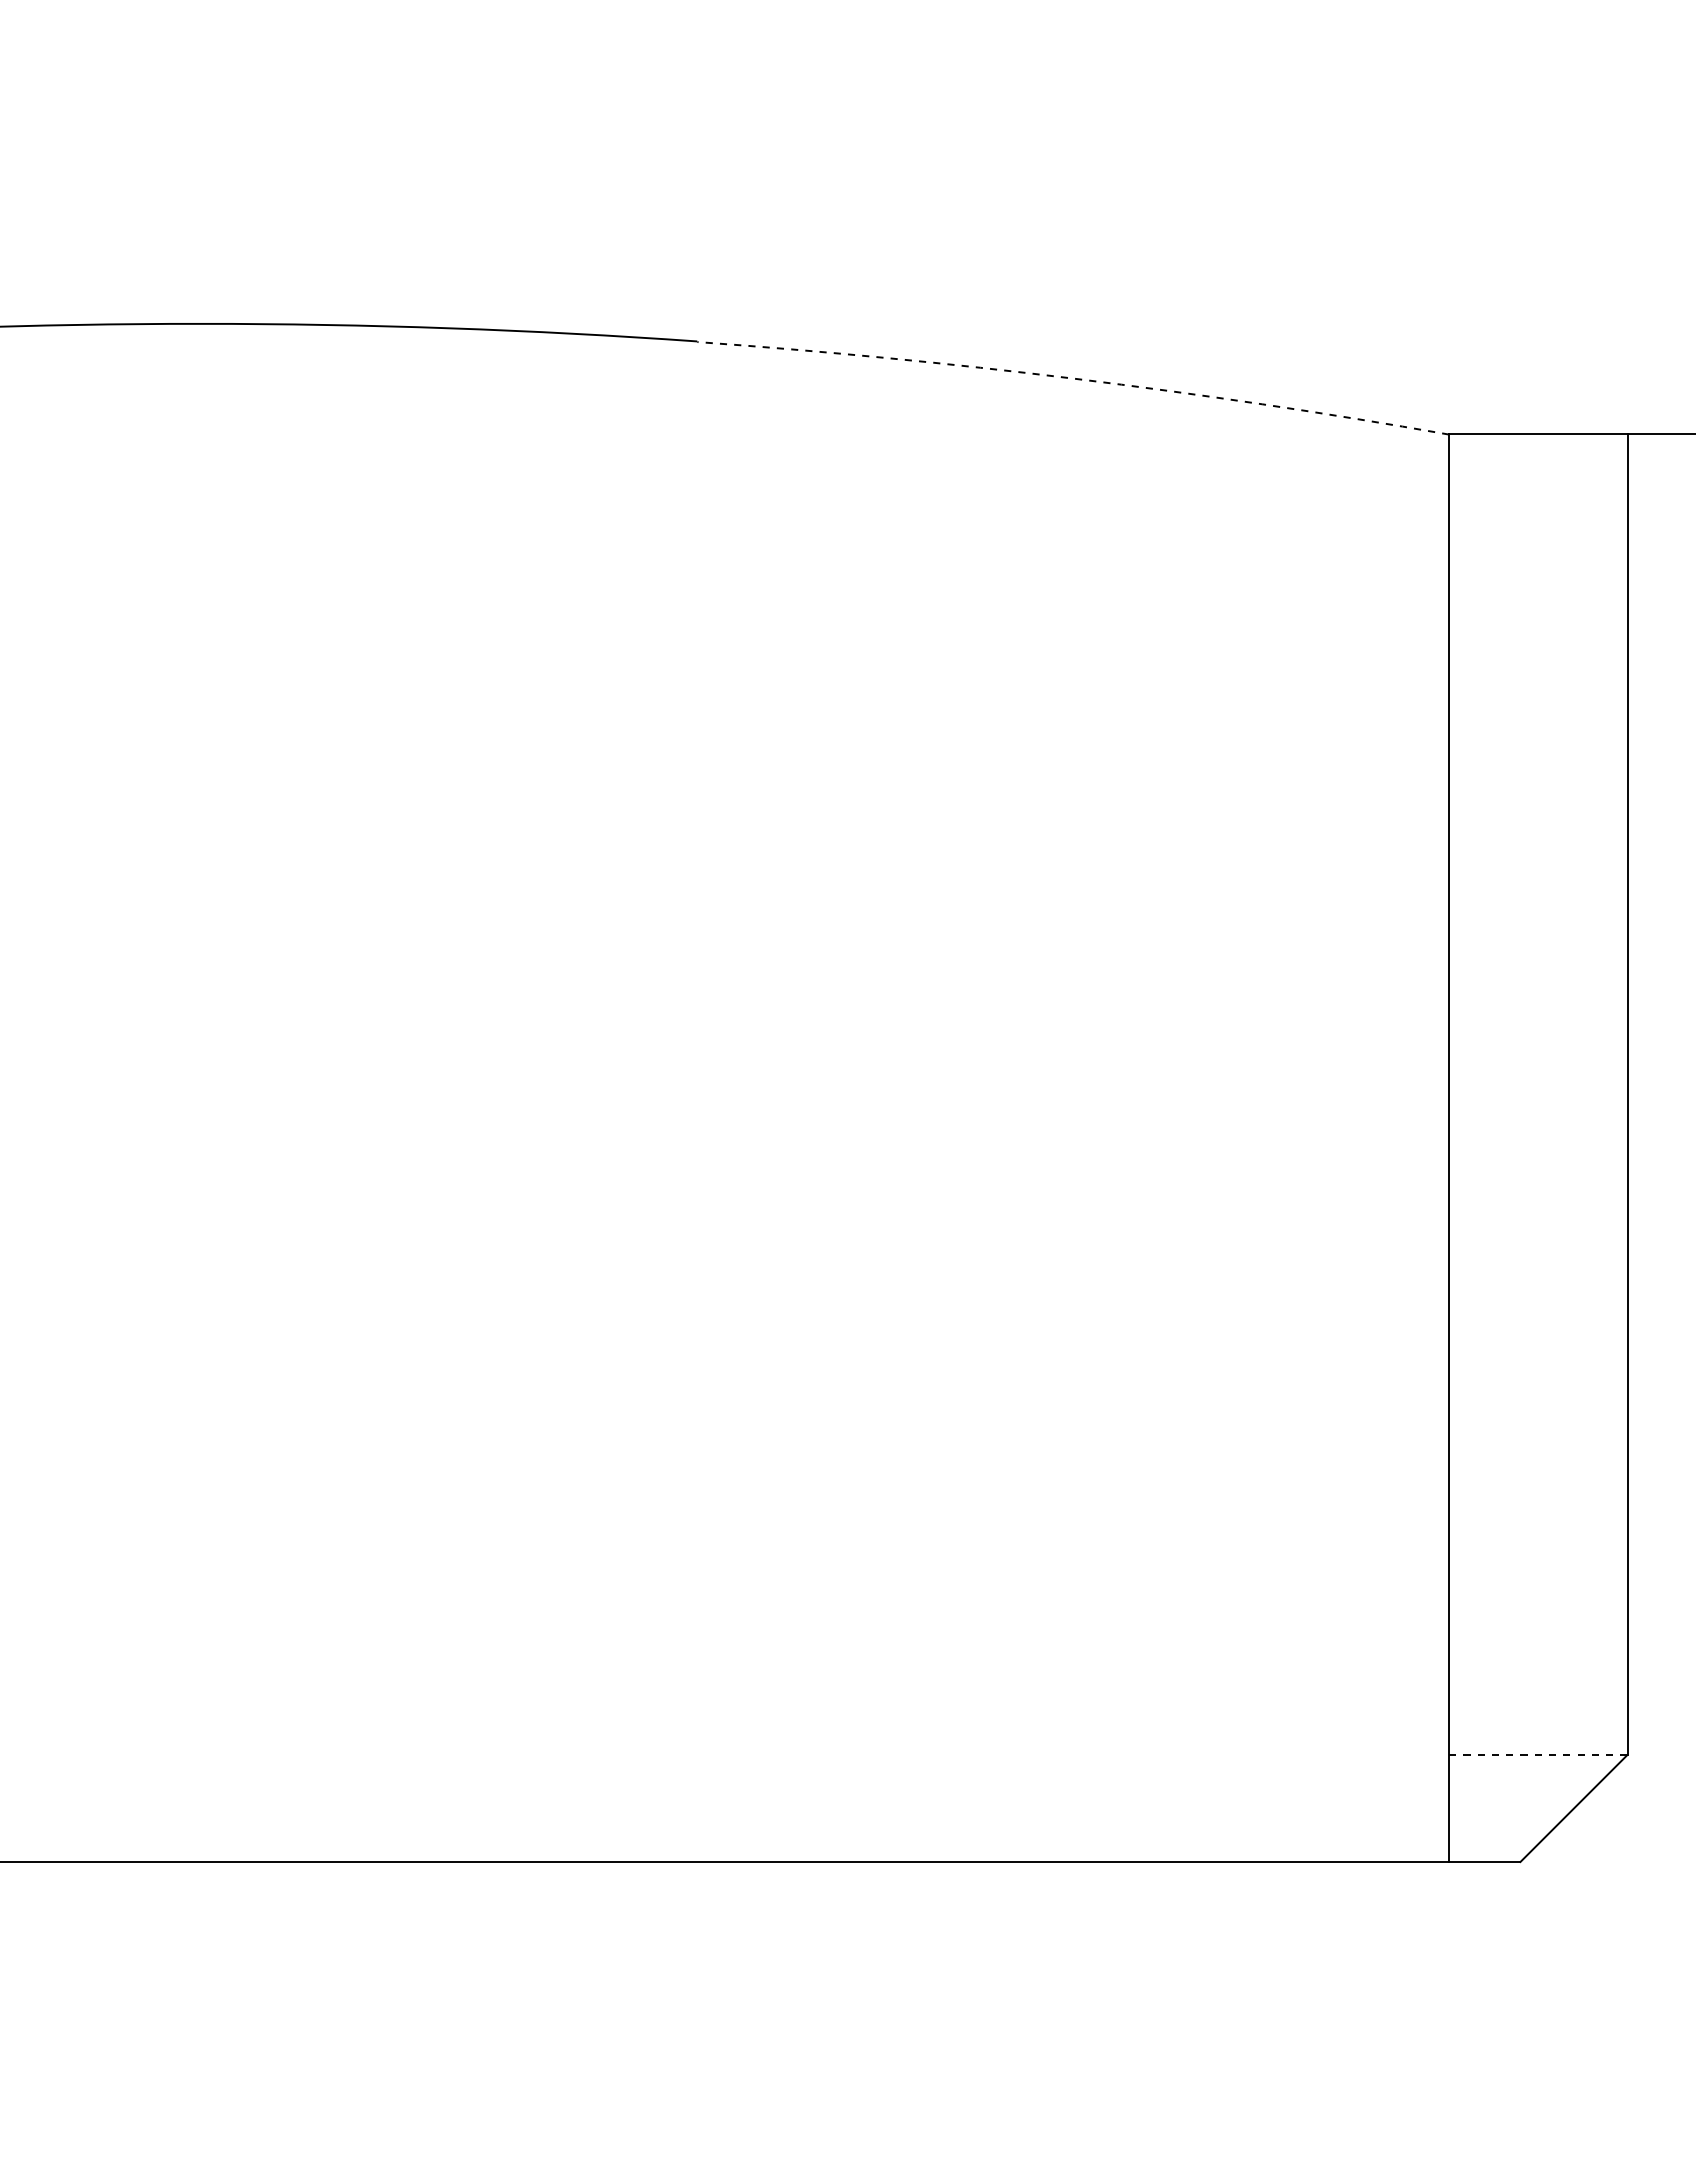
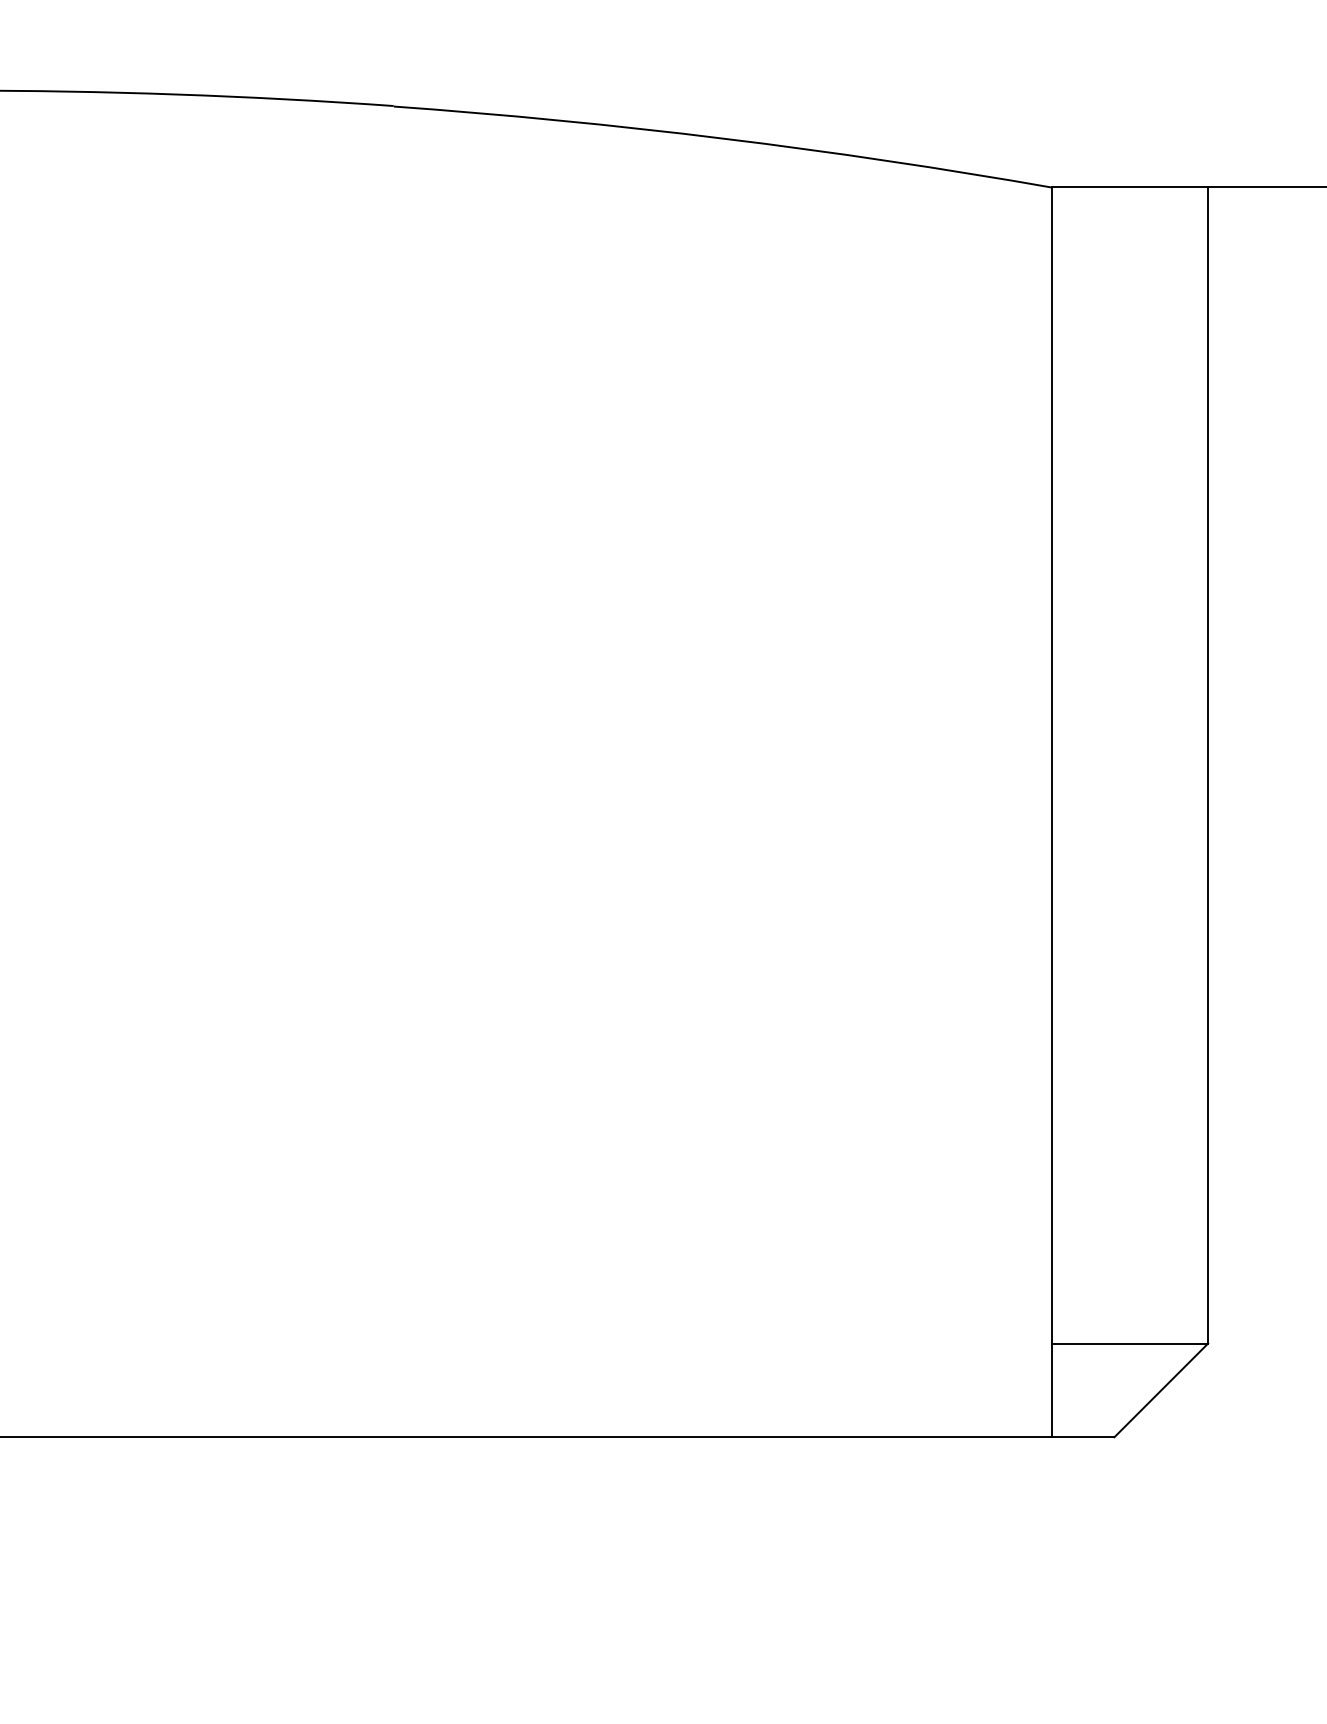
arc: (1074, 378) -> (723, 138), dashed -> solid
line: (1537, 1754) -> (1129, 1343), dashed -> solid

